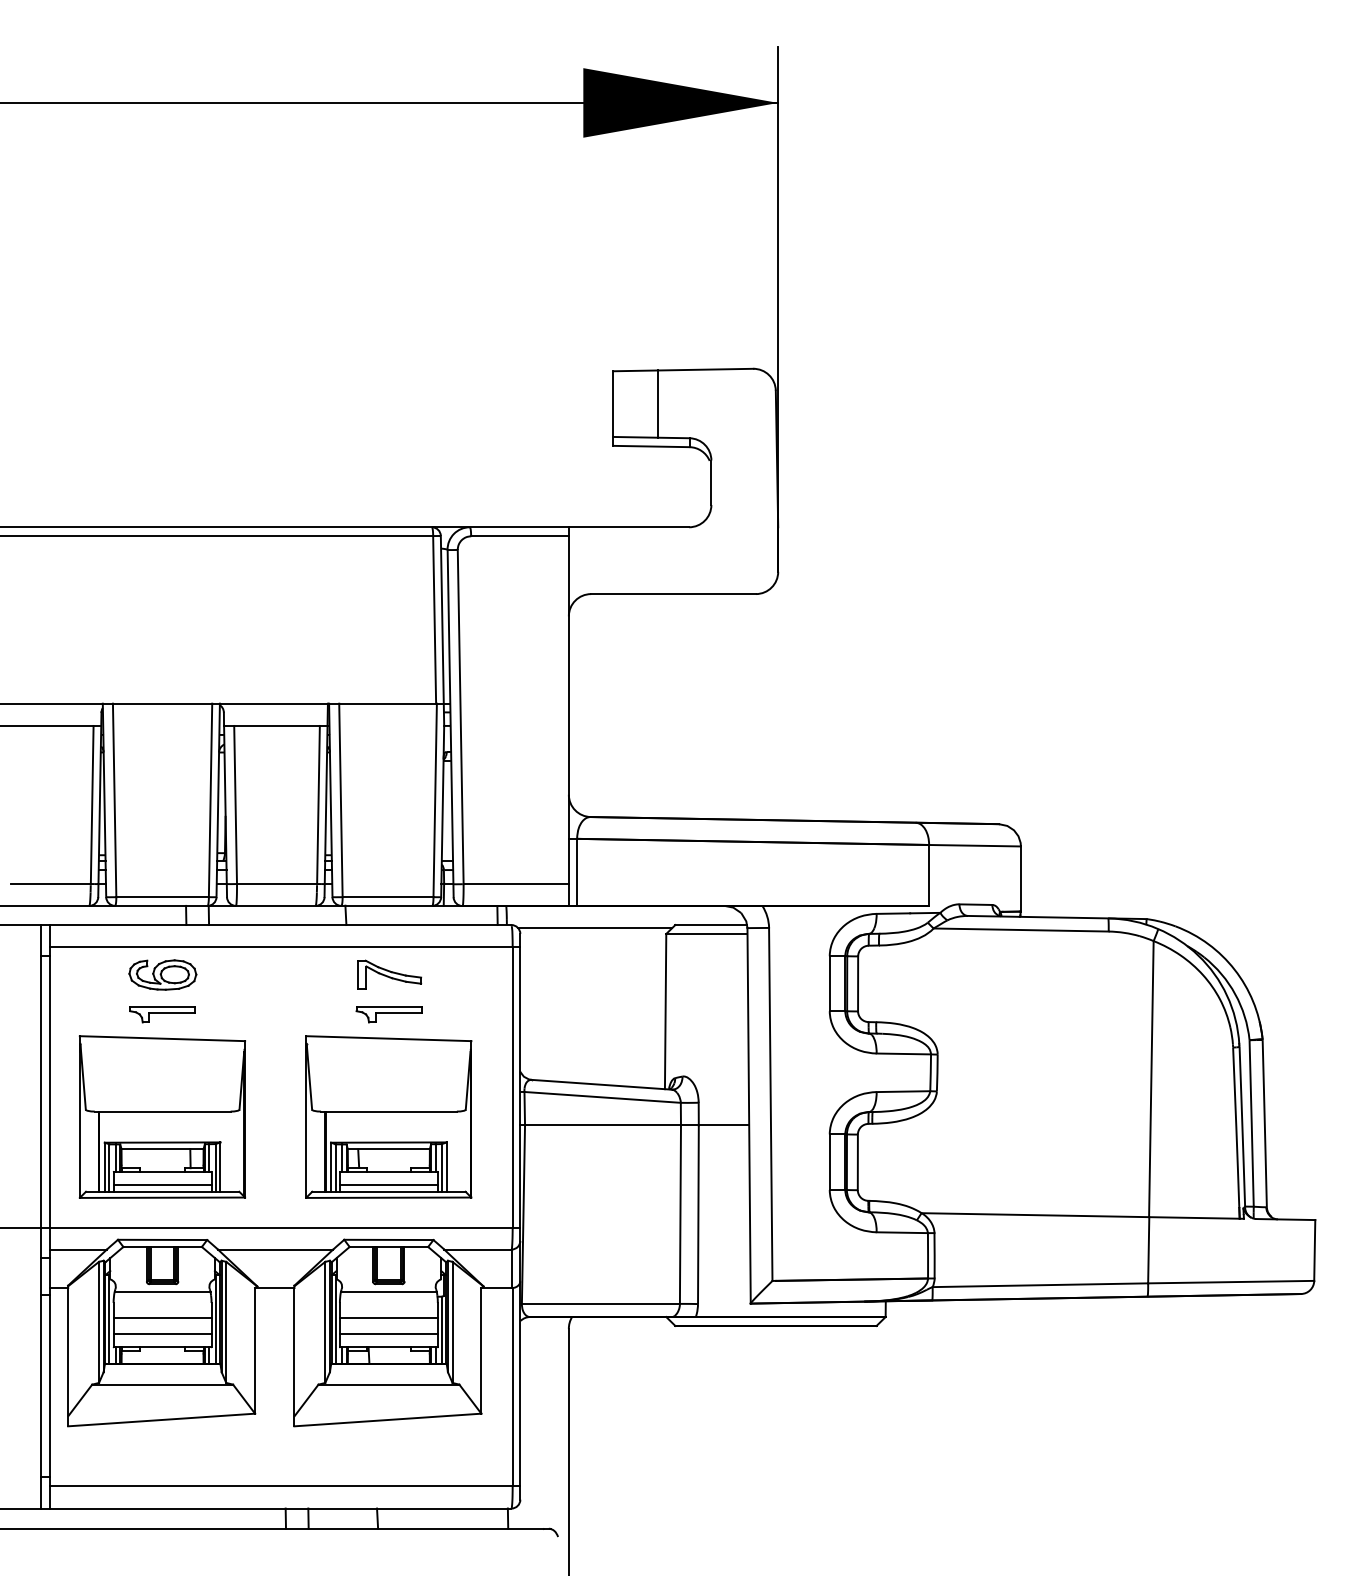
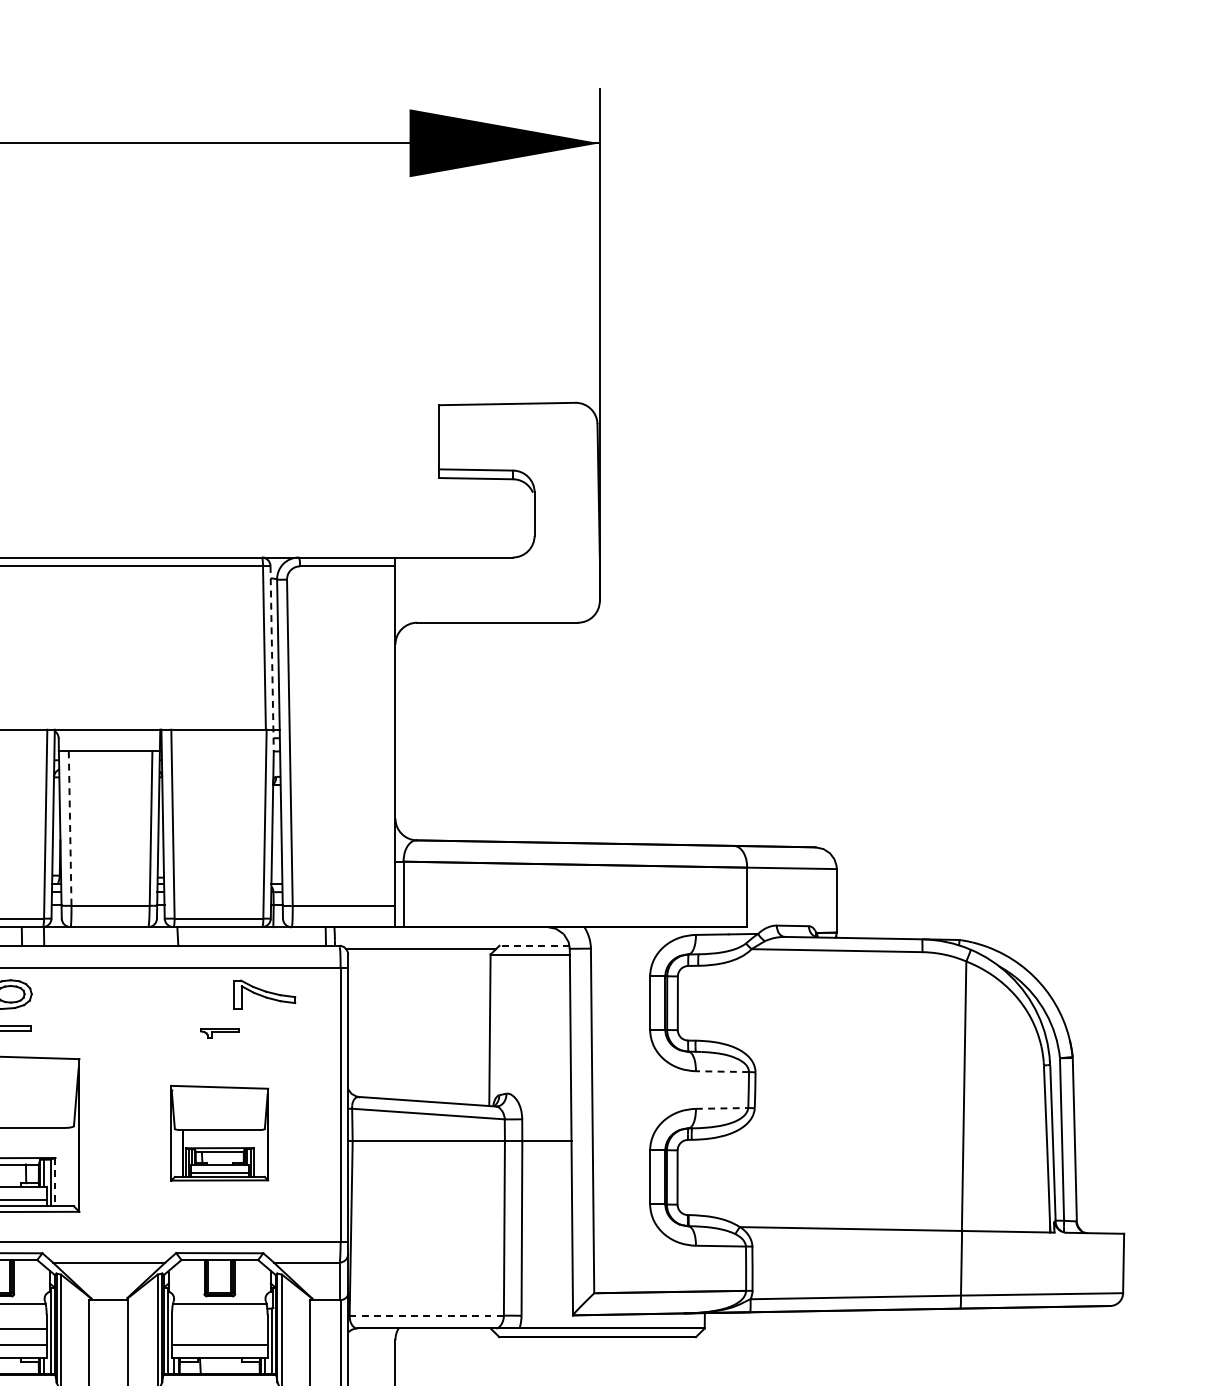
line: (657, 403) -> (482, 436), removed
line: (442, 630) -> (272, 658), solid -> dashed
line: (235, 805) -> (70, 829), solid -> dashed
line: (710, 925) -> (533, 946), solid -> dashed
part: (389, 974) -> (264, 994), moved
part: (388, 1014) -> (219, 1033), size x0.6
line: (903, 1053) -> (722, 1071), solid -> dashed
line: (903, 1091) -> (722, 1108), solid -> dashed
part: (388, 1116) -> (219, 1132), size x0.6
line: (220, 1167) -> (55, 1182), solid -> dashed
line: (601, 1303) -> (427, 1315), solid -> dashed
line: (388, 1317) -> (219, 1328), removed

